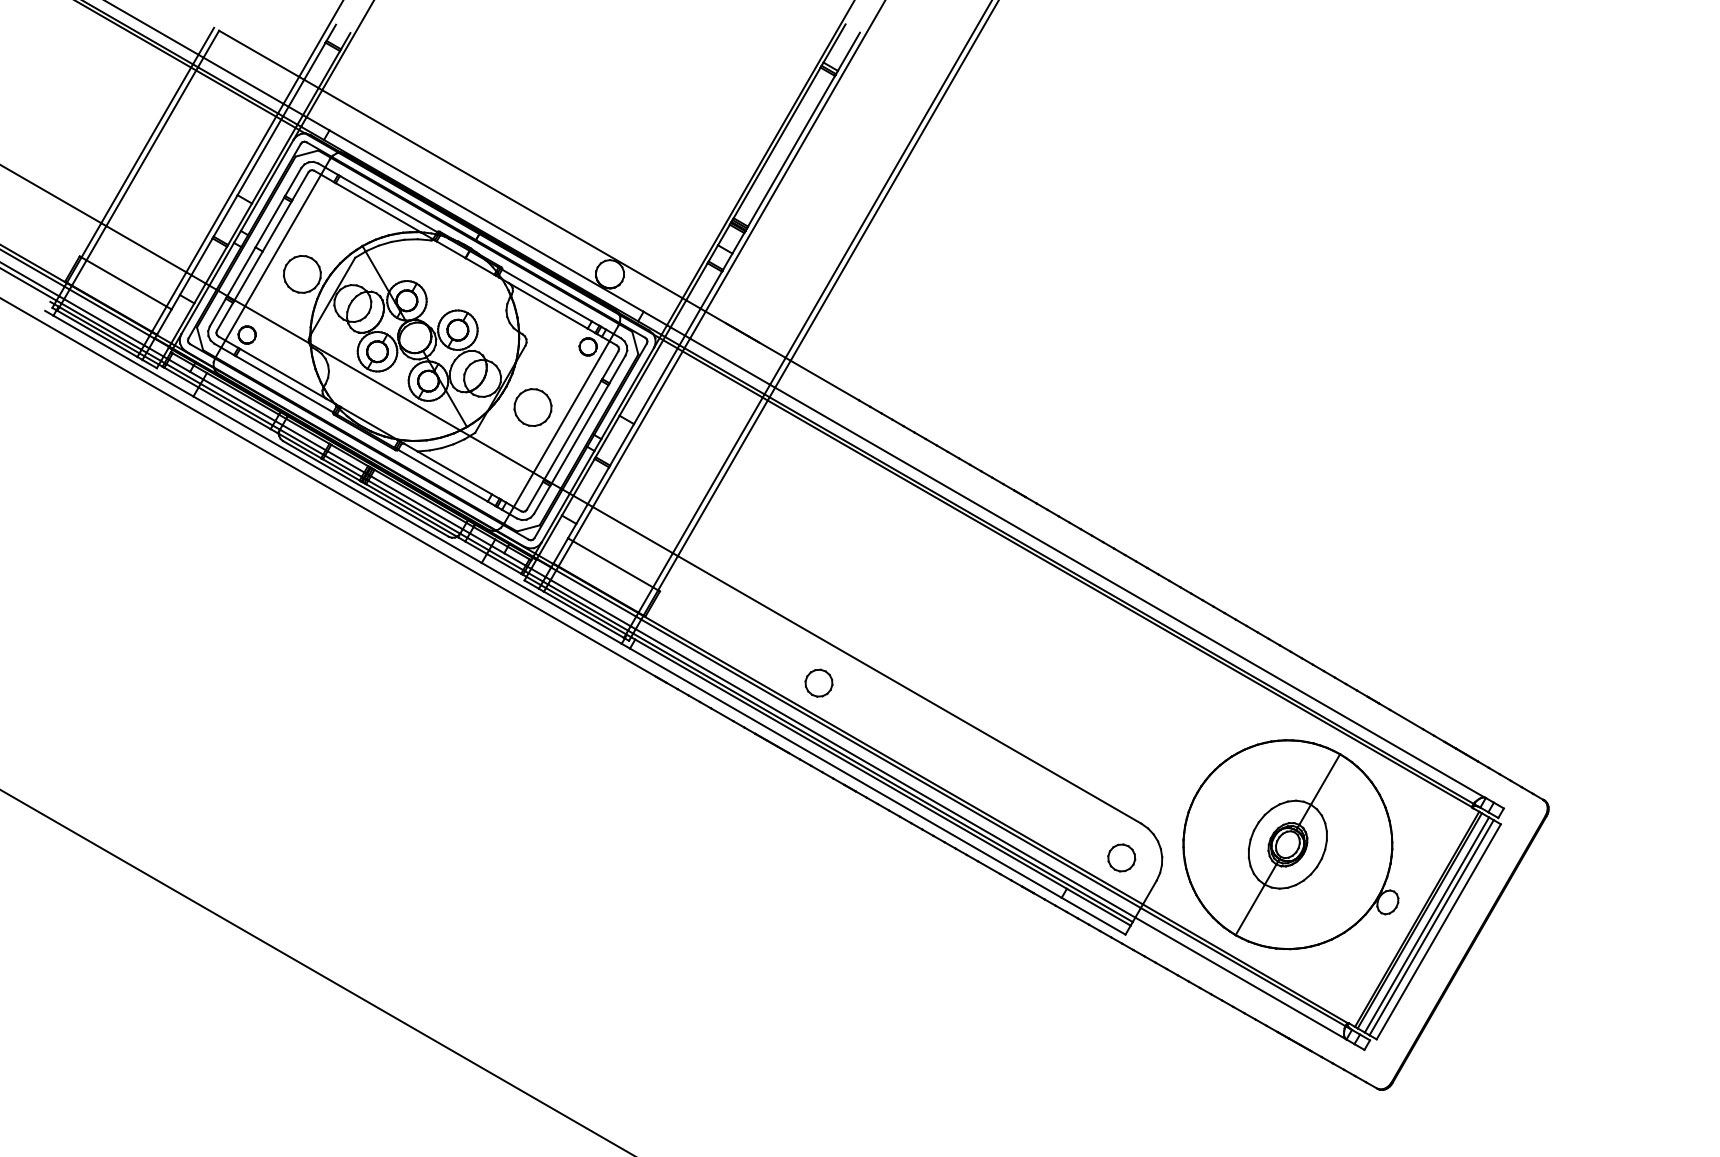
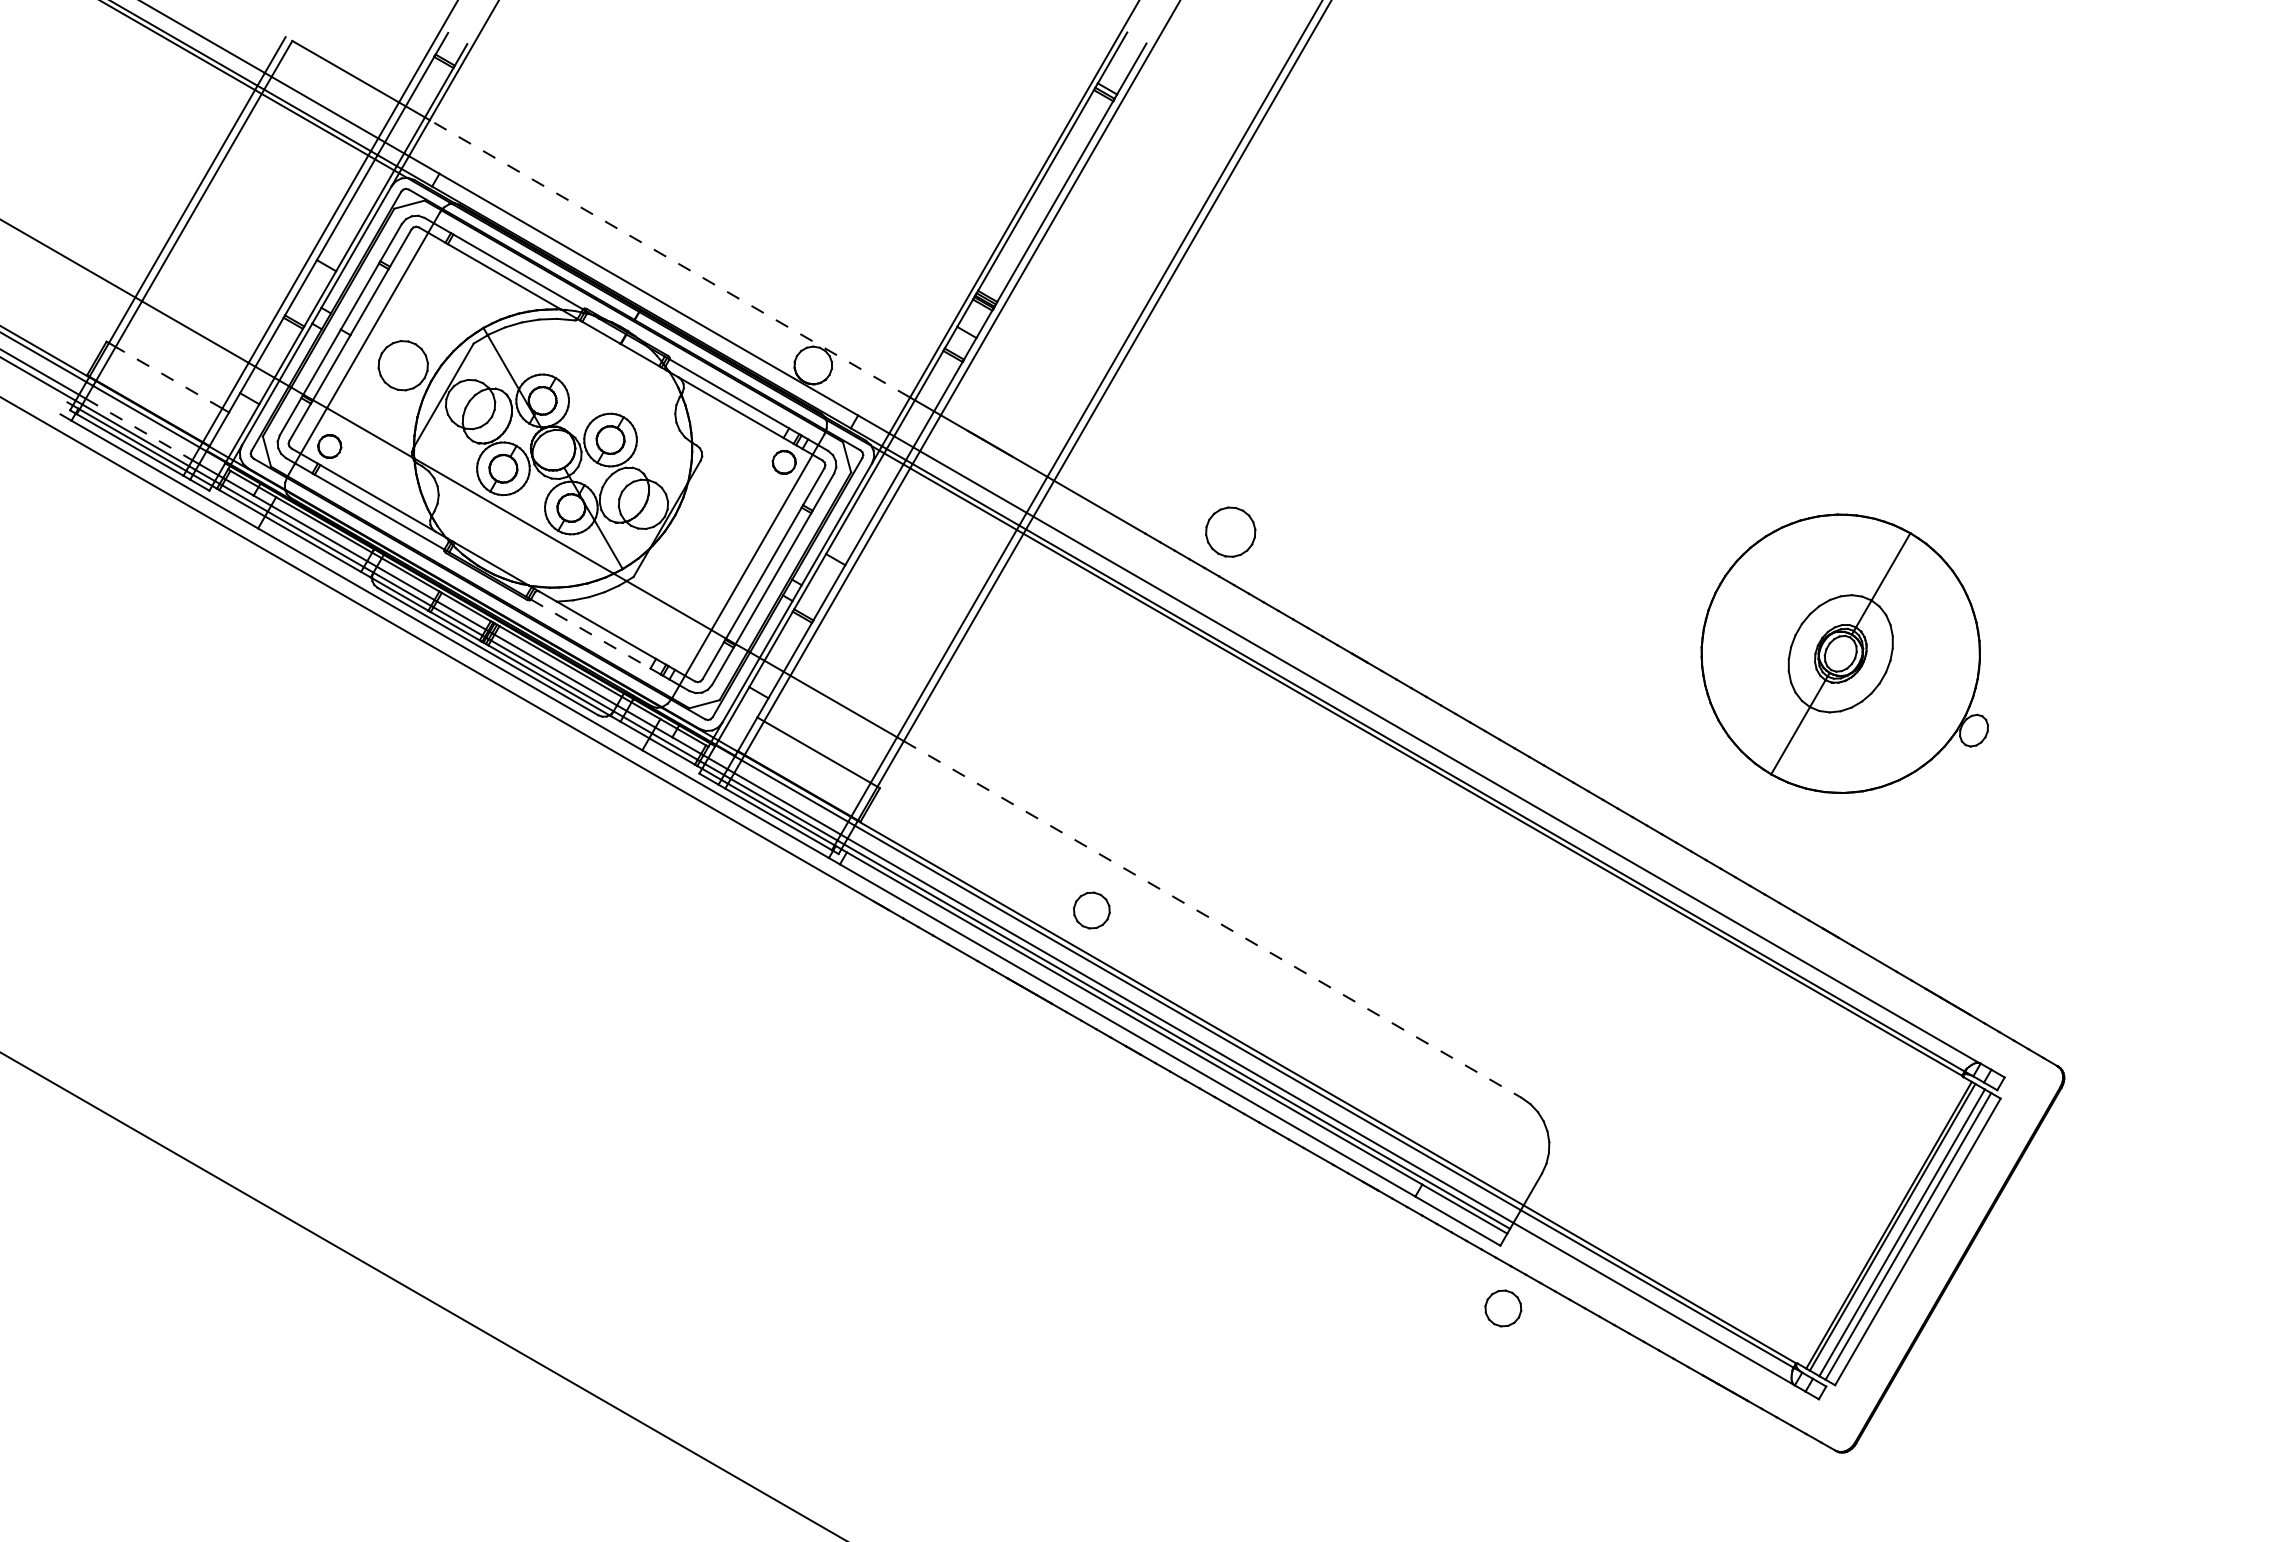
line: (502, 193) -> (669, 258), solid -> dashed
line: (126, 283) -> (169, 377), solid -> dashed
line: (104, 322) -> (139, 429), solid -> dashed
part: (532, 407) -> (1230, 531), moved
line: (443, 476) -> (591, 634), solid -> dashed
line: (909, 689) -> (1212, 919), solid -> dashed
part: (1290, 844) -> (1844, 653), moved
part: (1121, 857) -> (1503, 1308), moved

